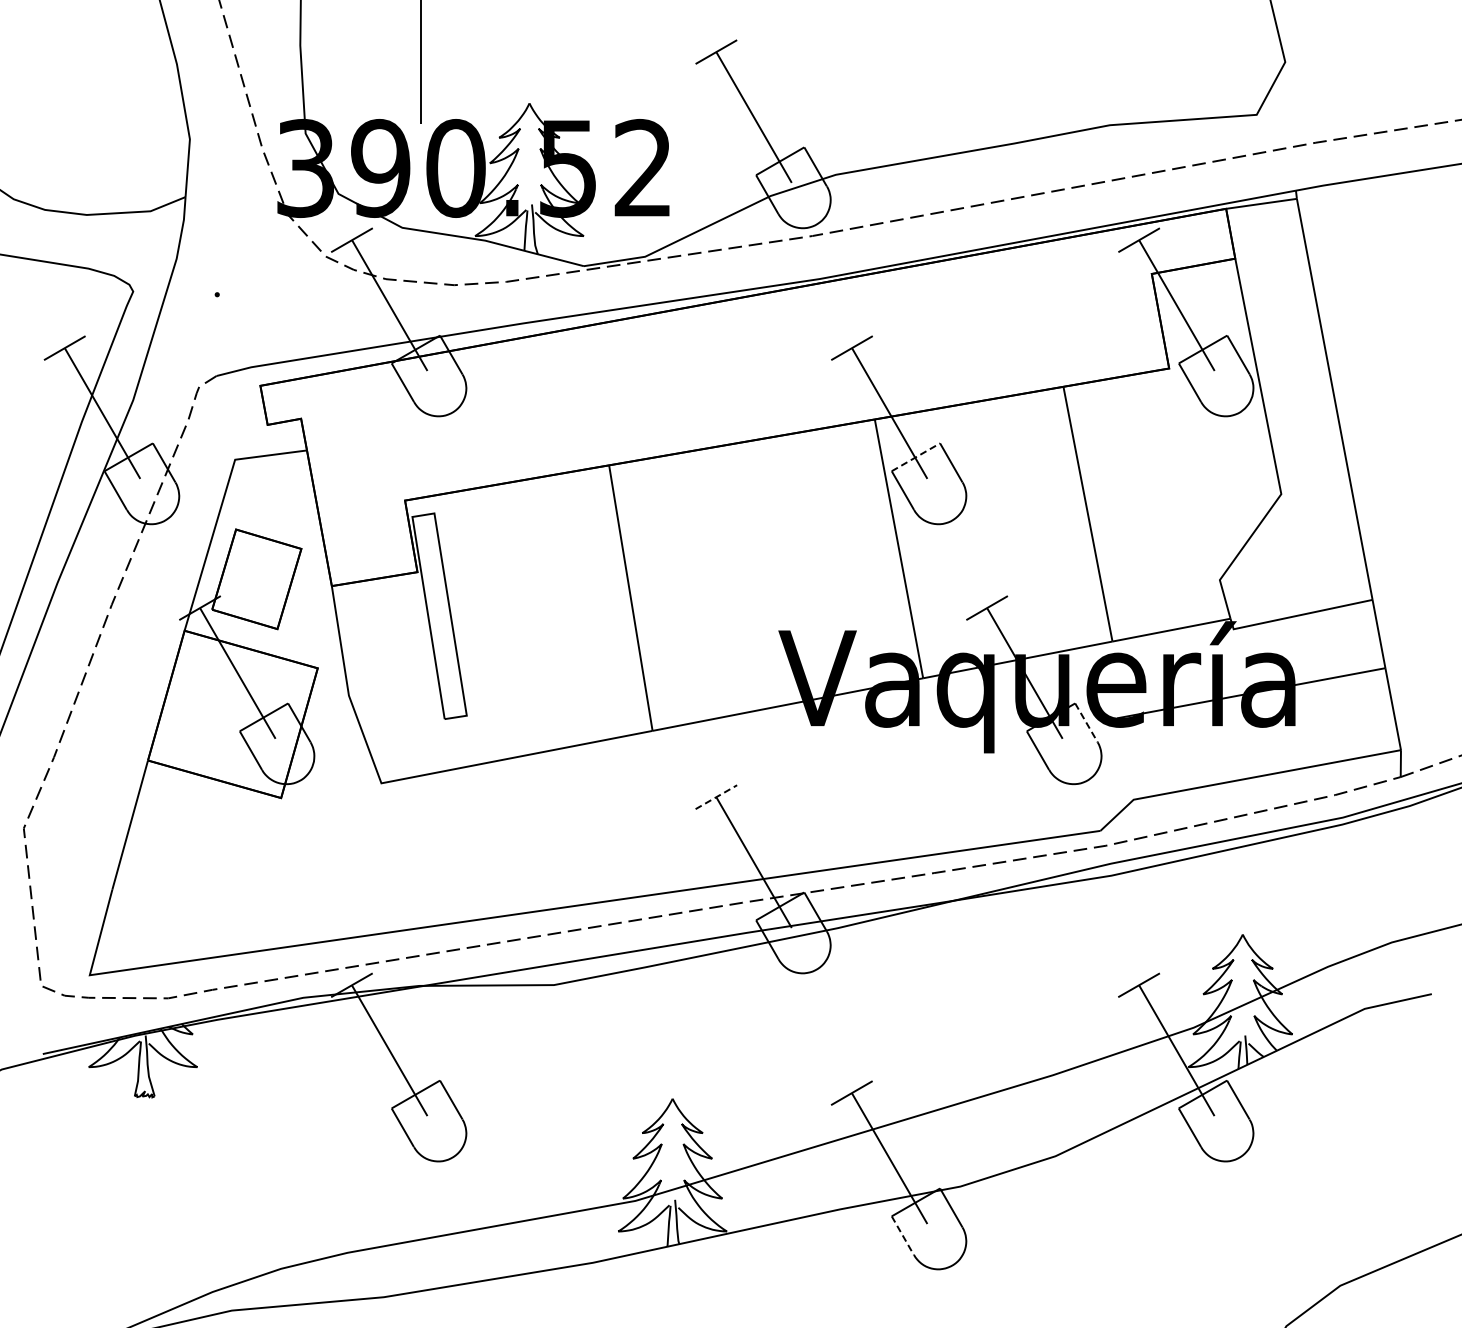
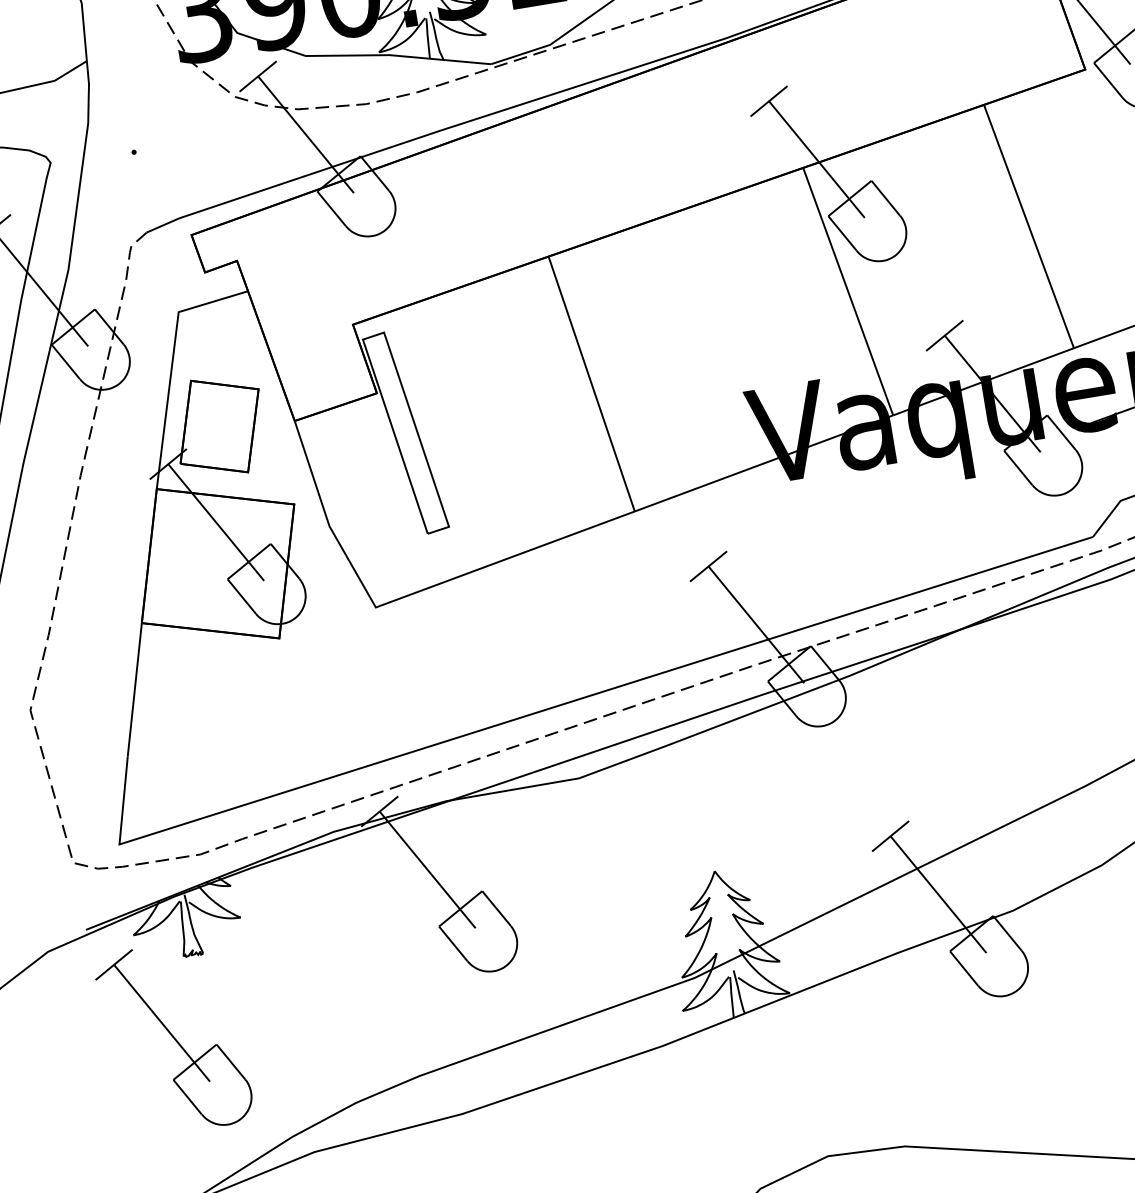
line: (915, 457) -> (849, 198), dashed -> solid
line: (1086, 723) -> (1061, 433), dashed -> solid
line: (716, 797) -> (708, 566), dashed -> solid
part: (111, 1175) -> (173, 1038), added
line: (903, 1236) -> (964, 969), dashed -> solid

